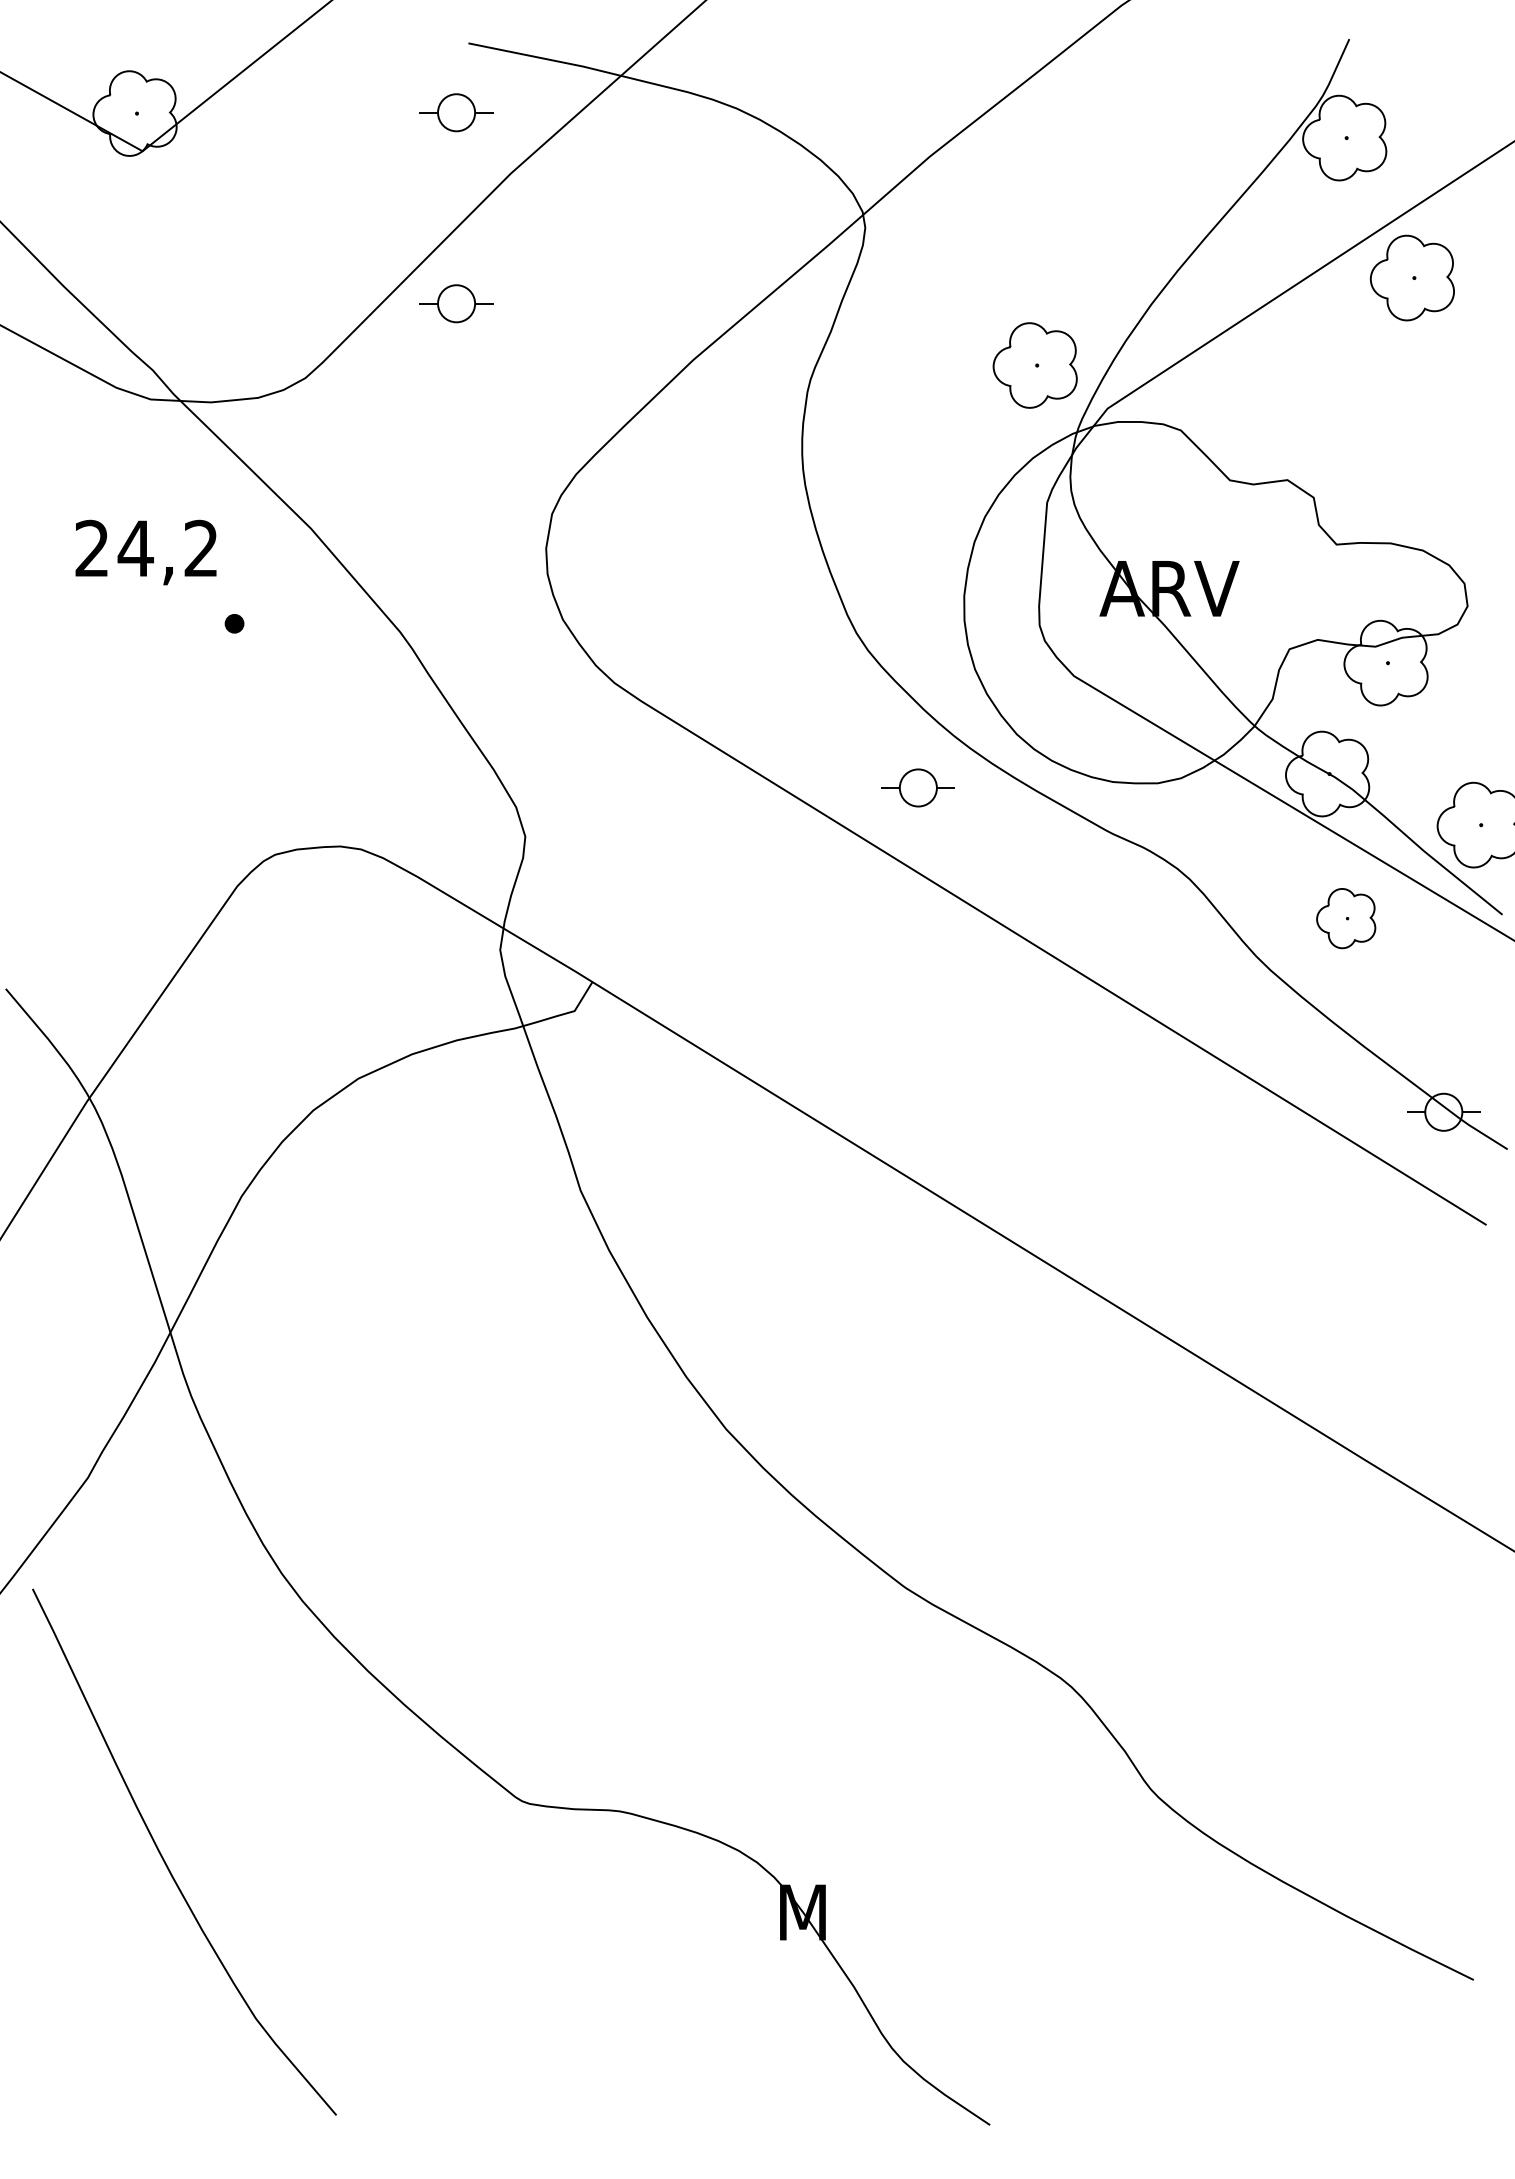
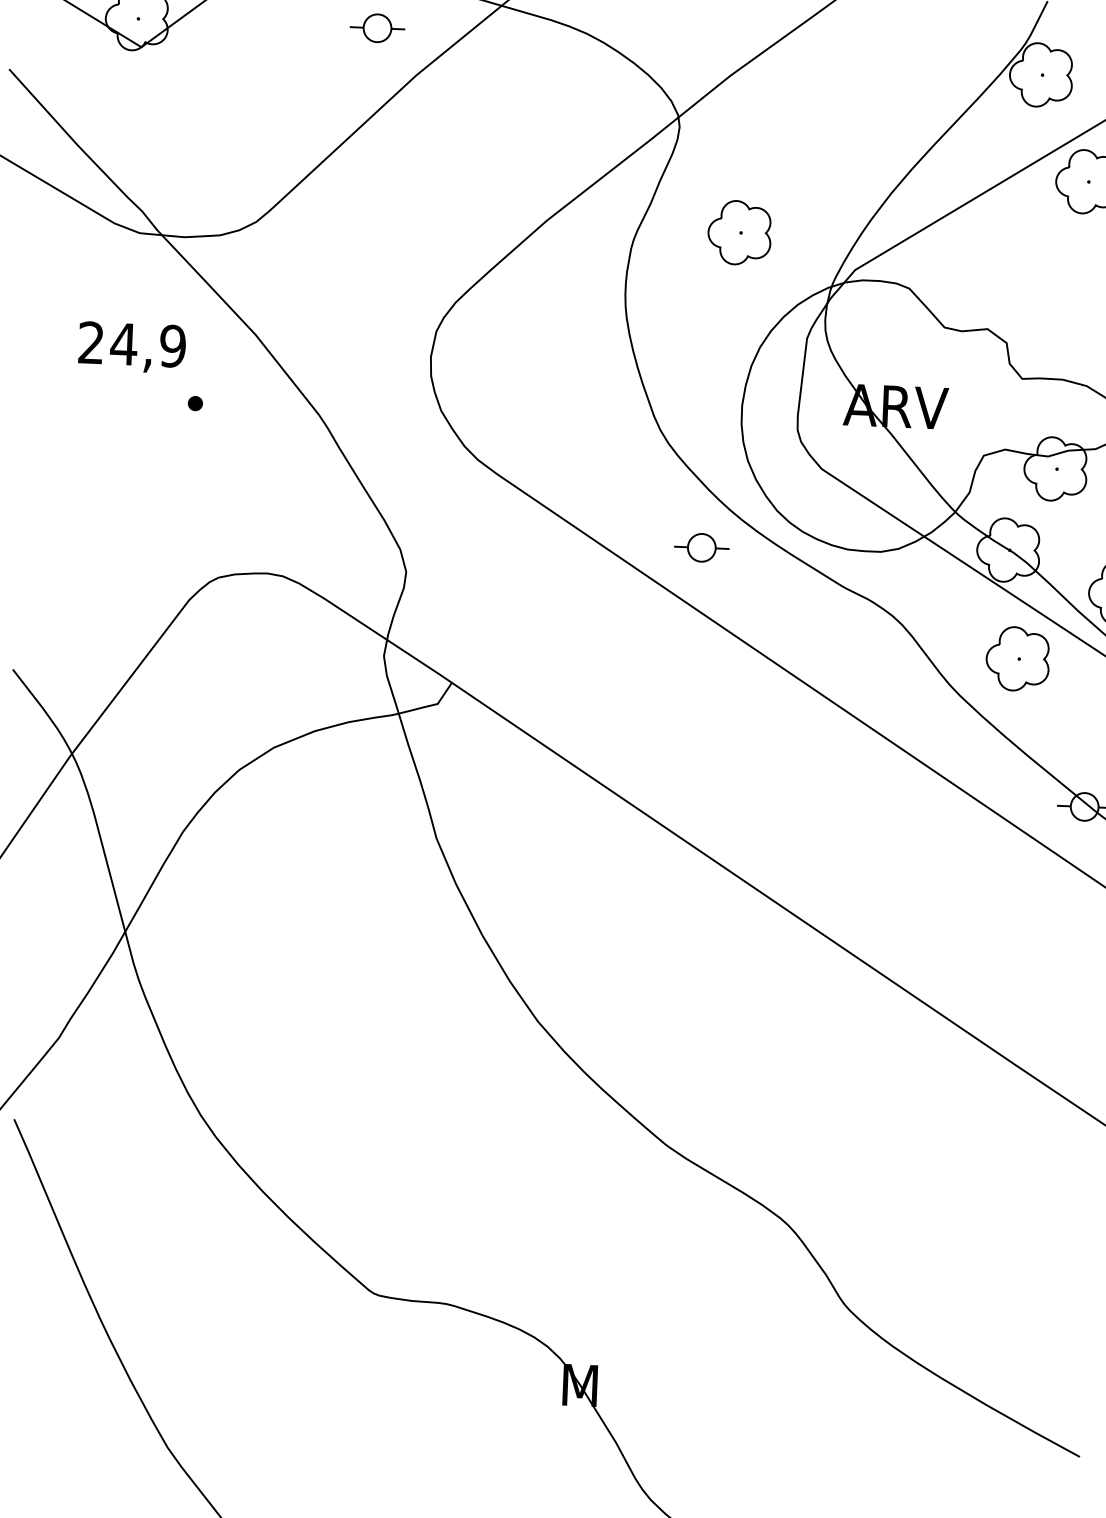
part: (456, 303) -> (371, 170), removed
part: (1034, 365) -> (739, 232), moved
text: (201, 548) -> (173, 346), 24,2 -> 24,9
part: (1345, 918) -> (1017, 658), size x1.43

